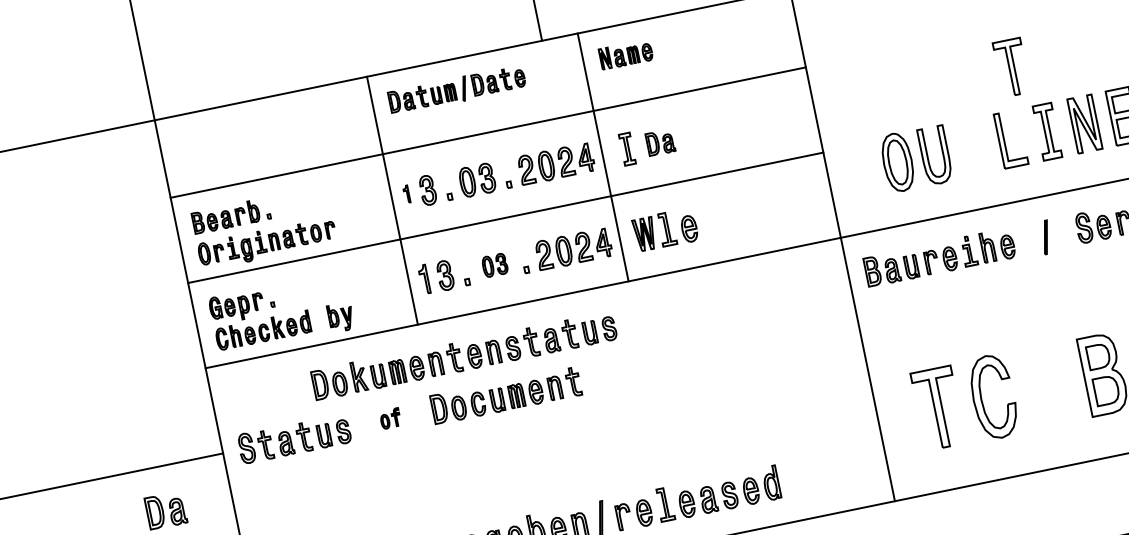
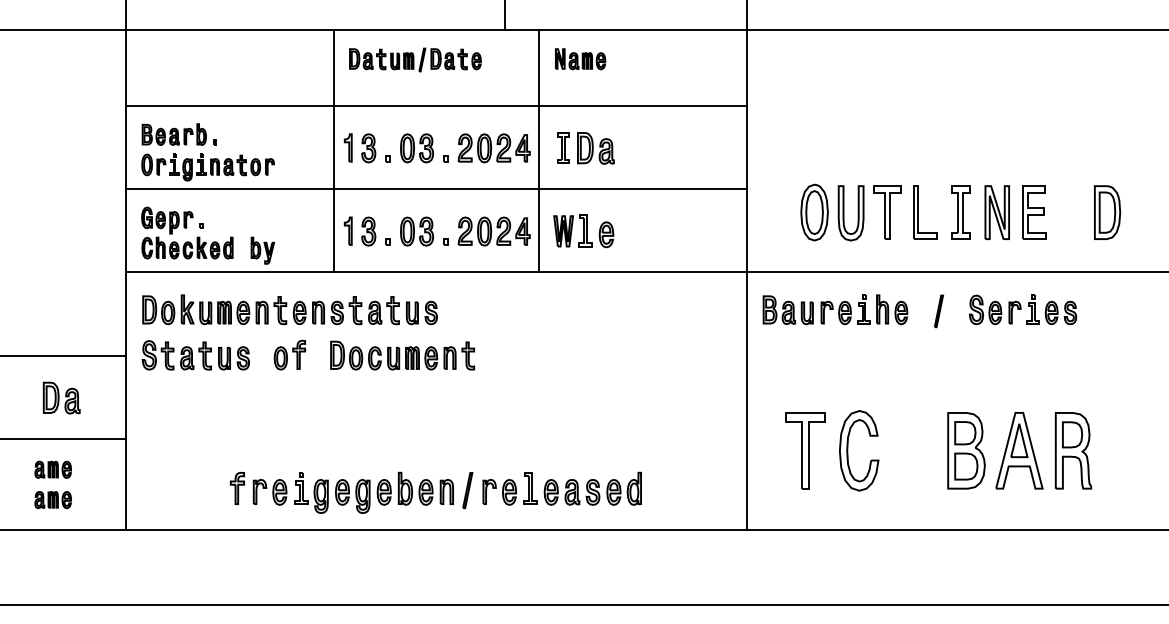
part: (1011, 67) -> (887, 212), moved
part: (660, 142) -> (595, 148), size x1.43
part: (405, 193) -> (347, 147), size x1.67
part: (495, 265) -> (417, 231), size x1.43
part: (463, 355) -> (289, 309), moved
part: (390, 418) -> (289, 354), size x1.67

